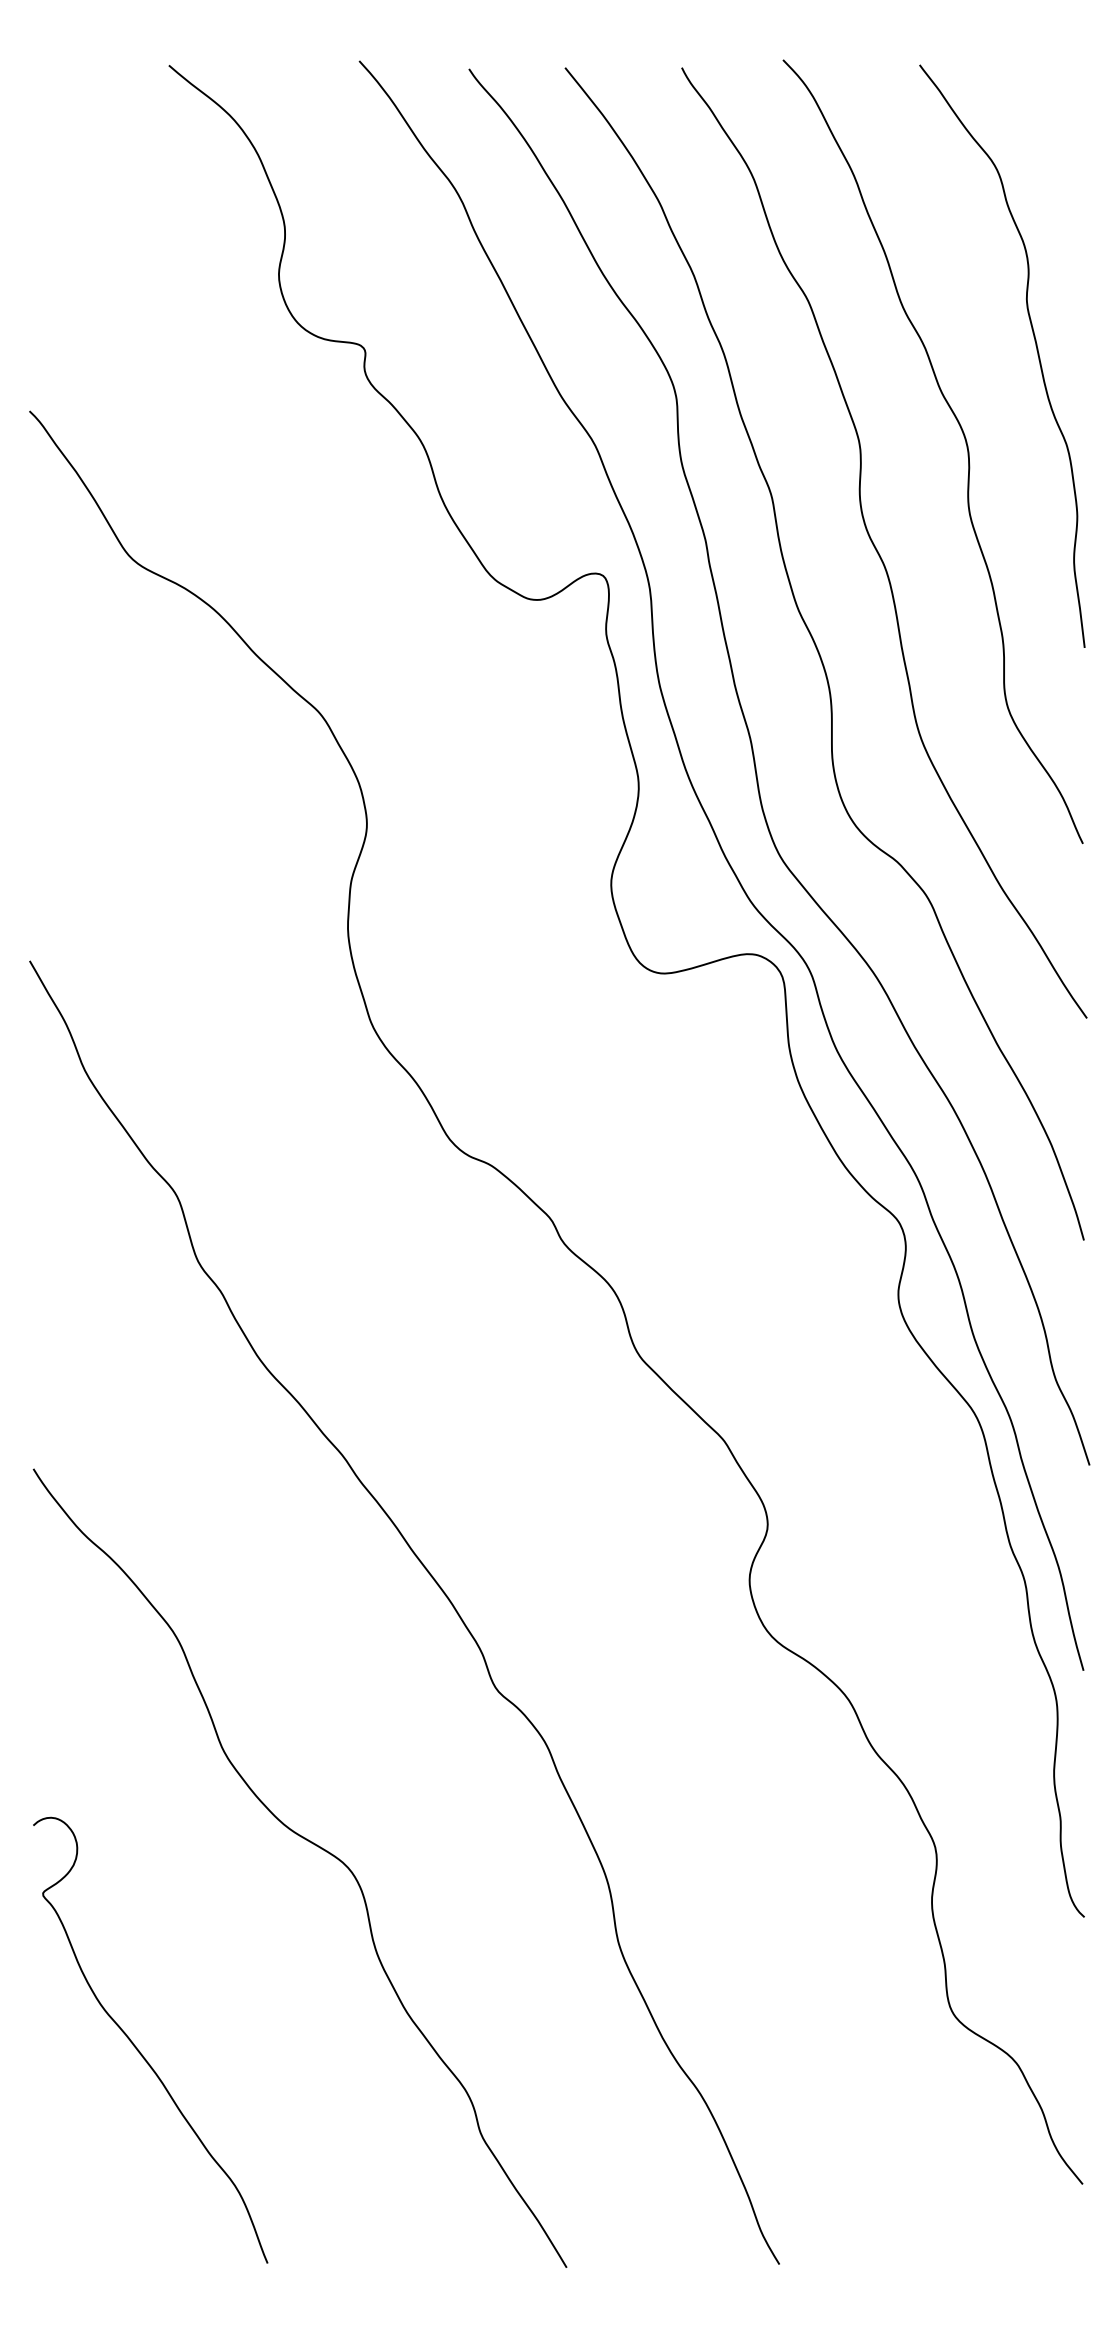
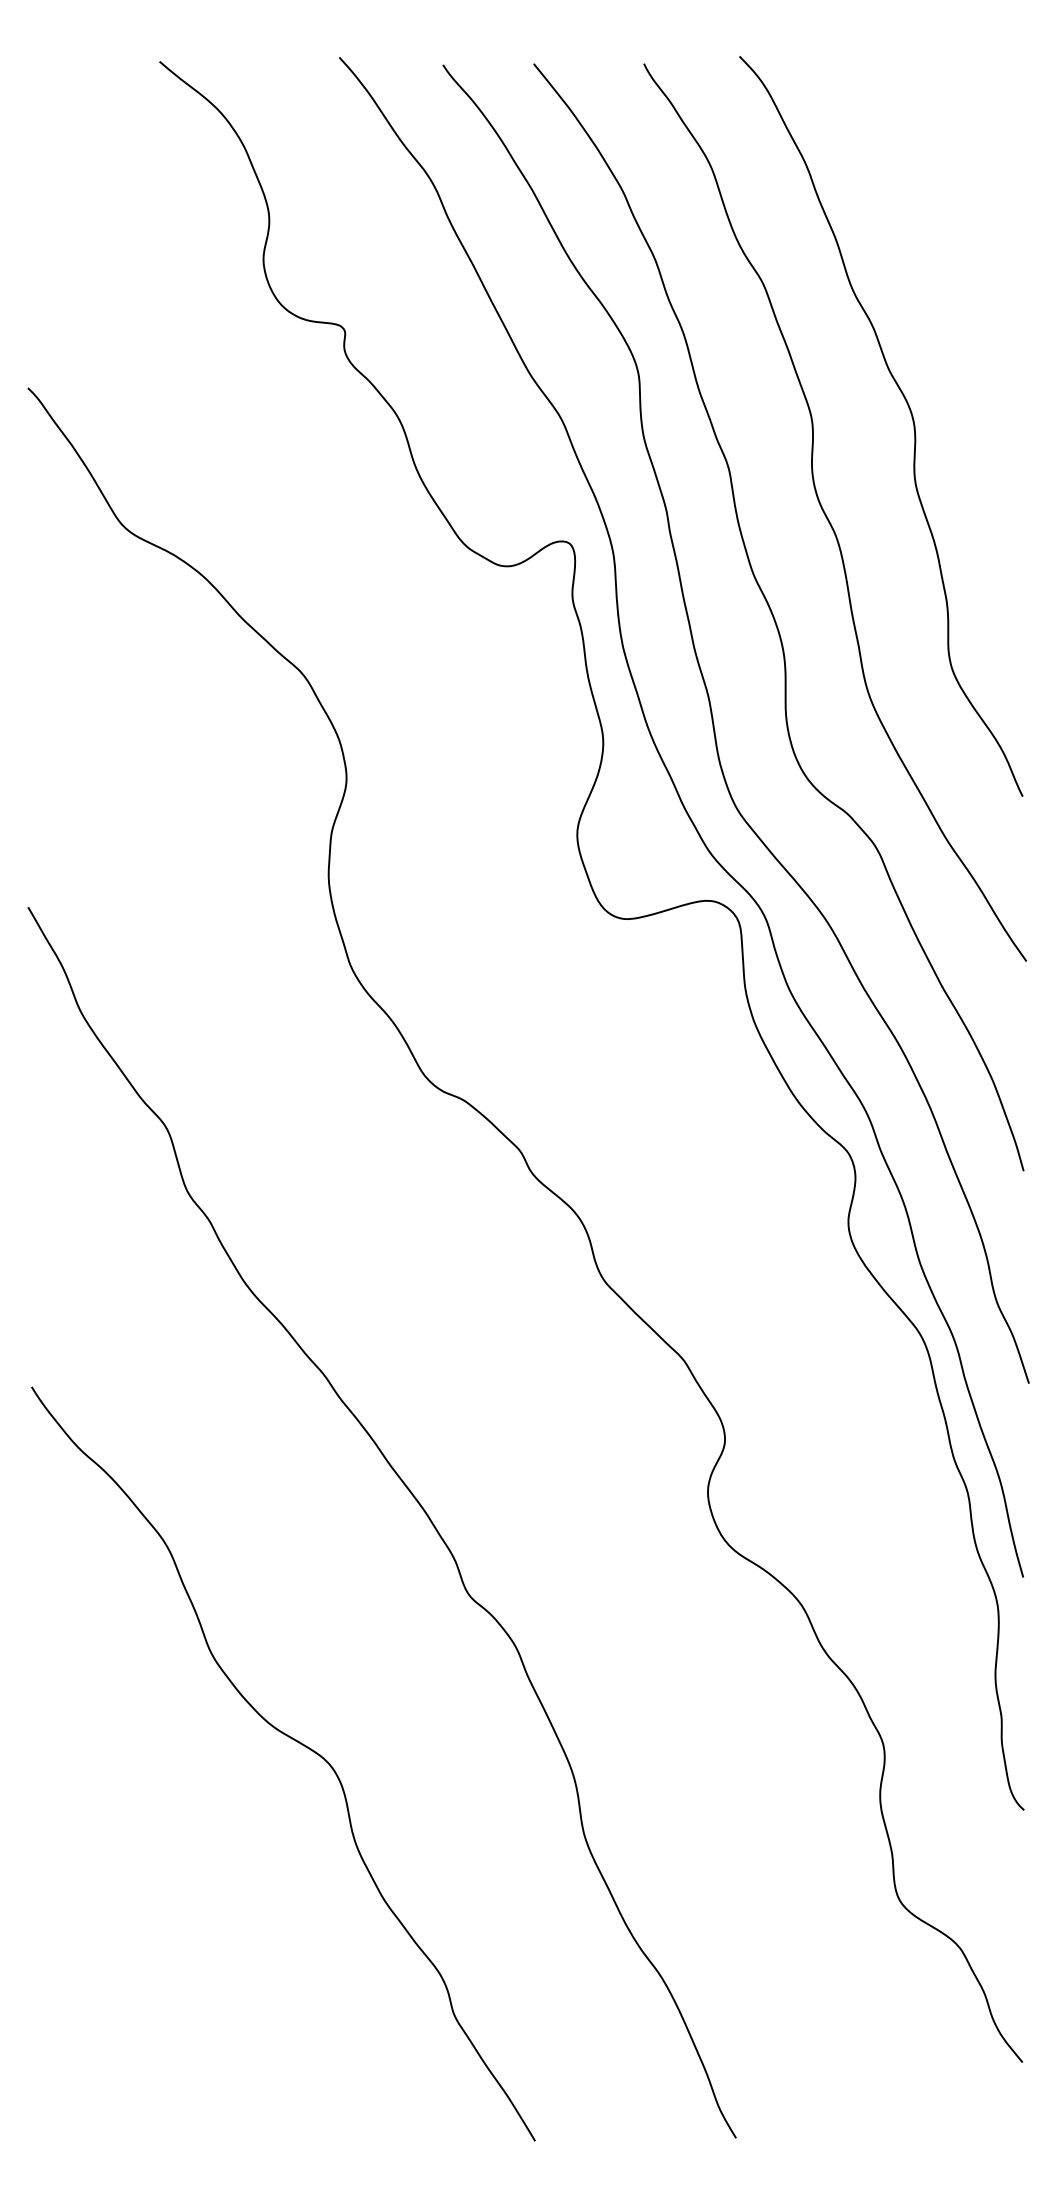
curve: (1035, 346) -> (977, 327), removed
curve: (139, 2050) -> (131, 1936), removed

